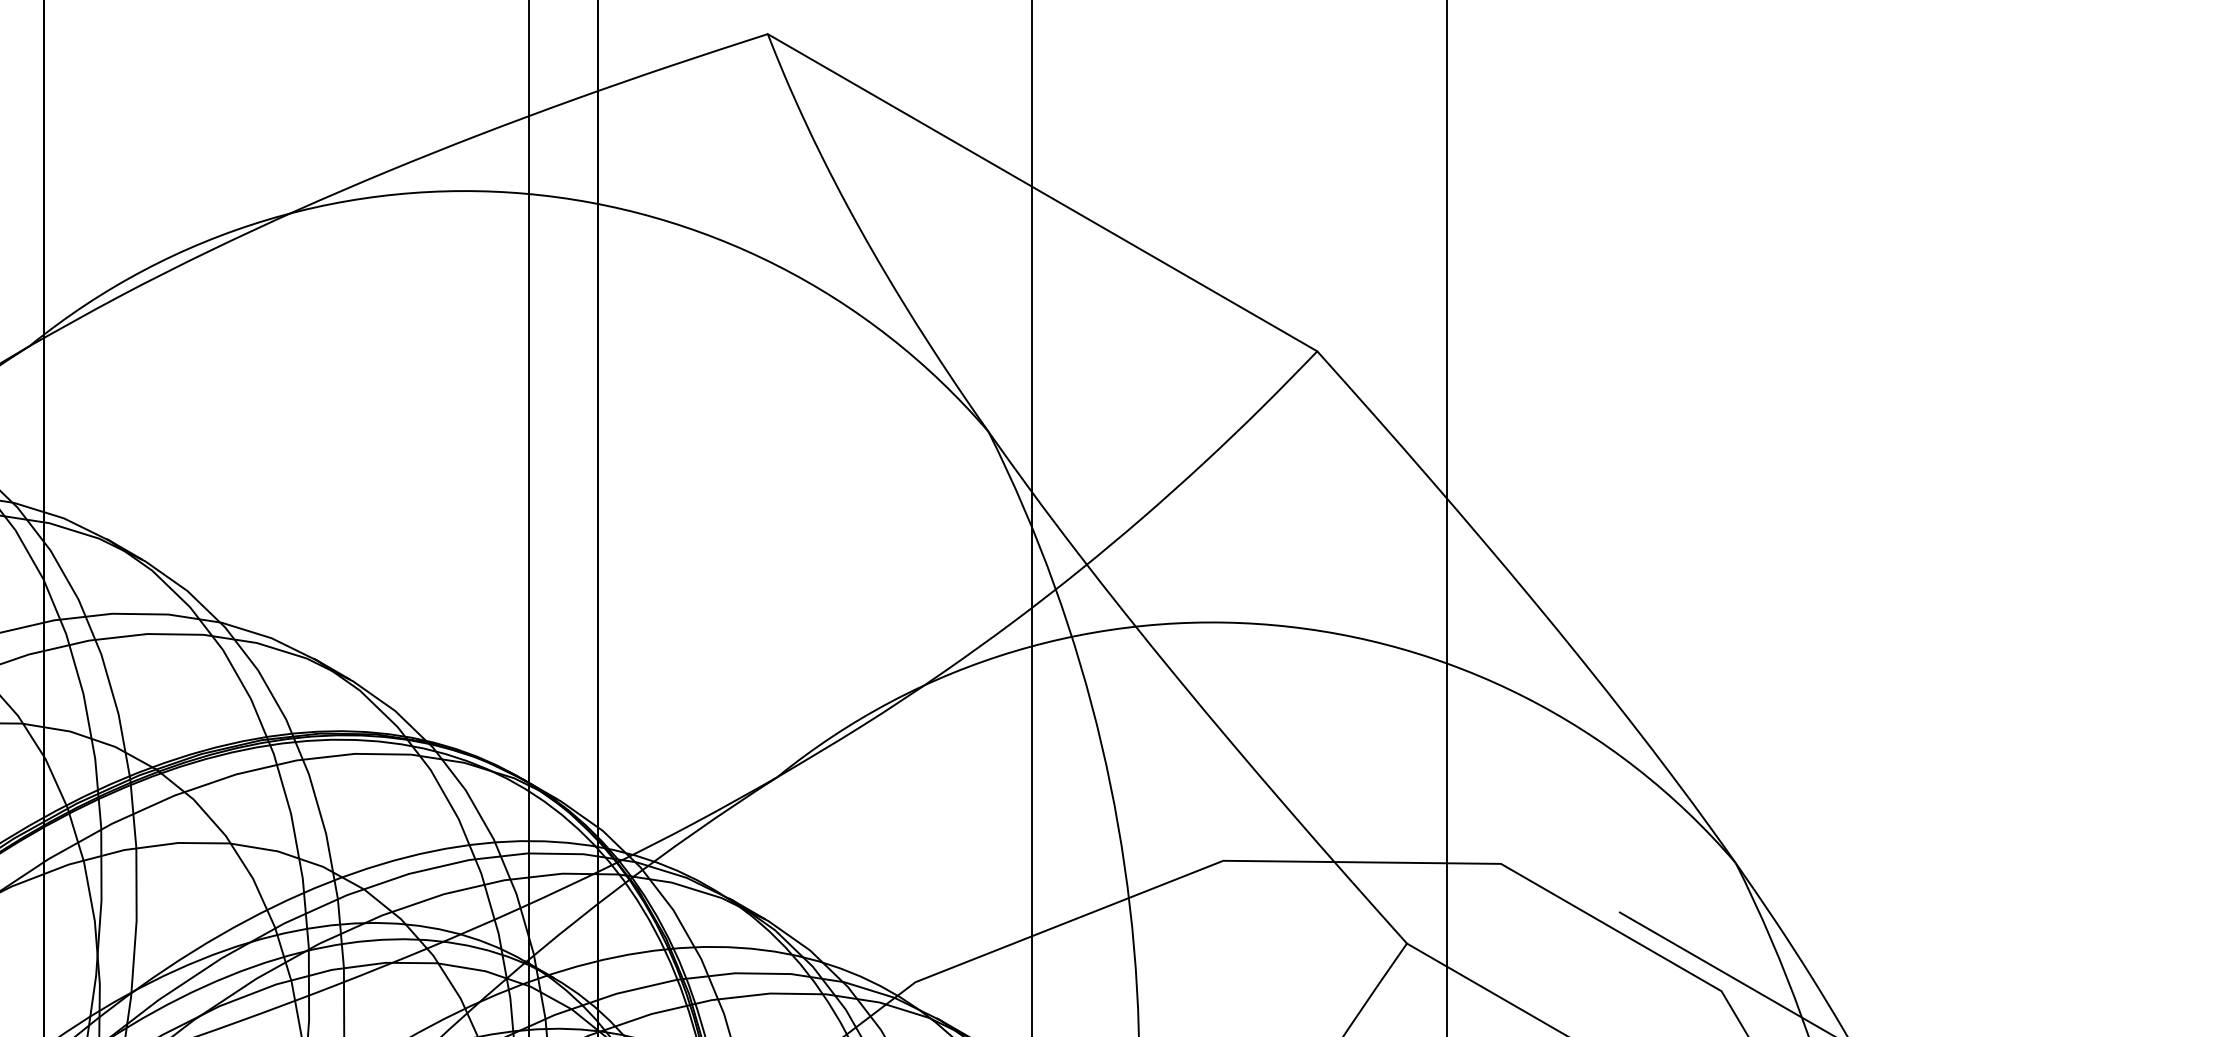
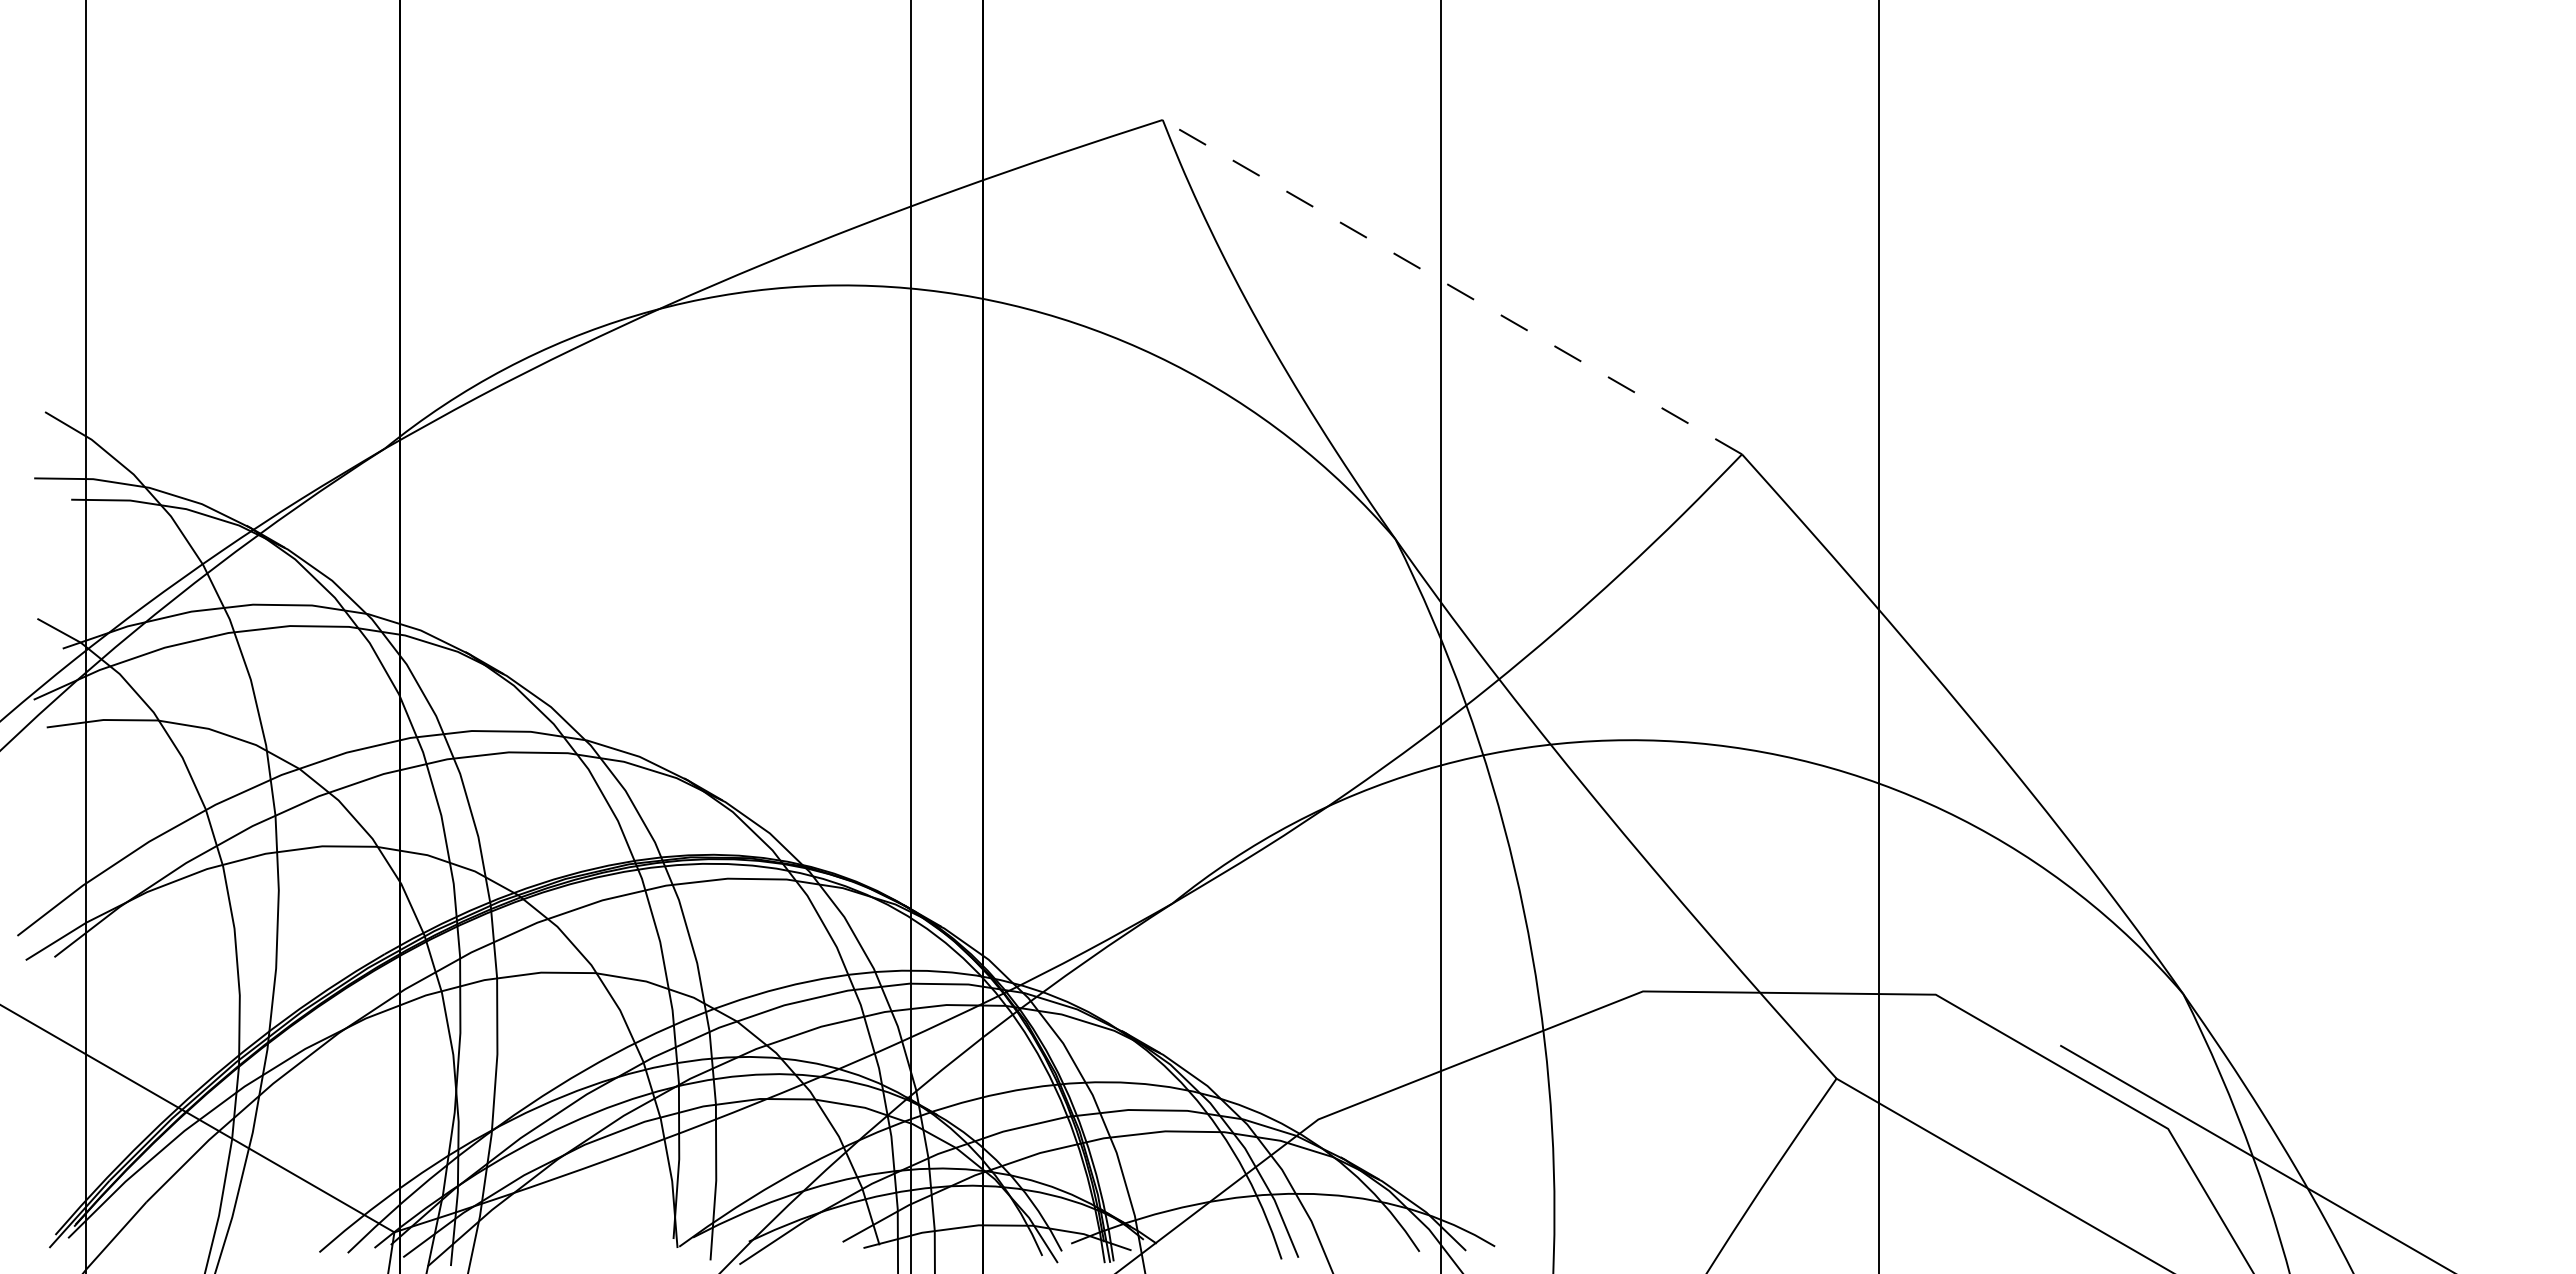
line: (1041, 192) -> (1451, 286), solid -> dashed

